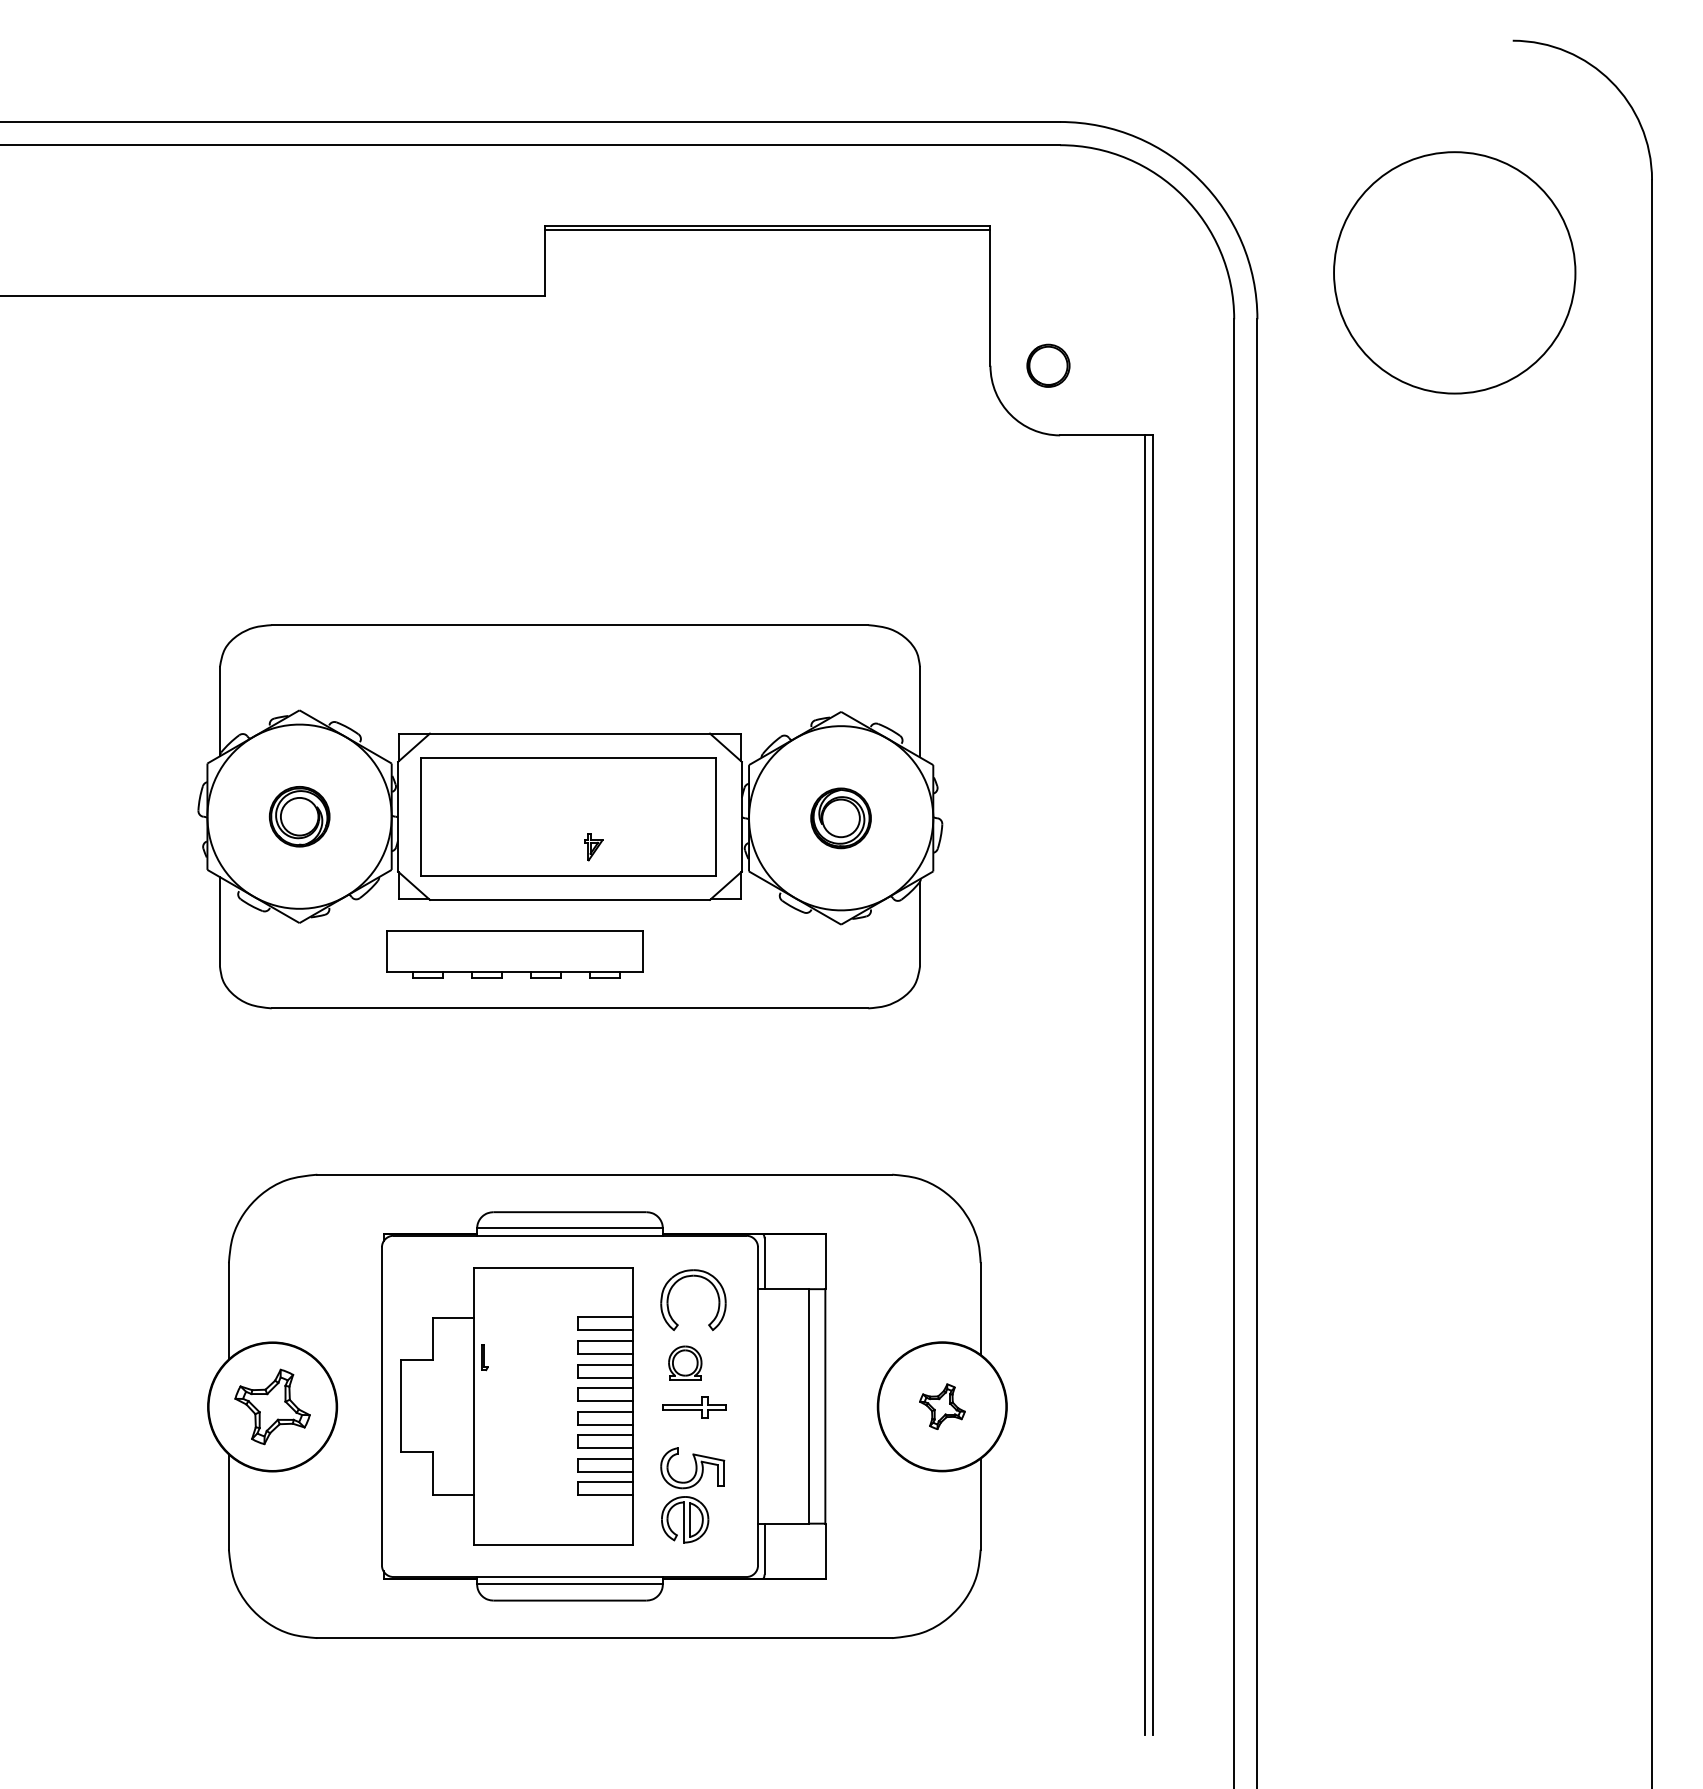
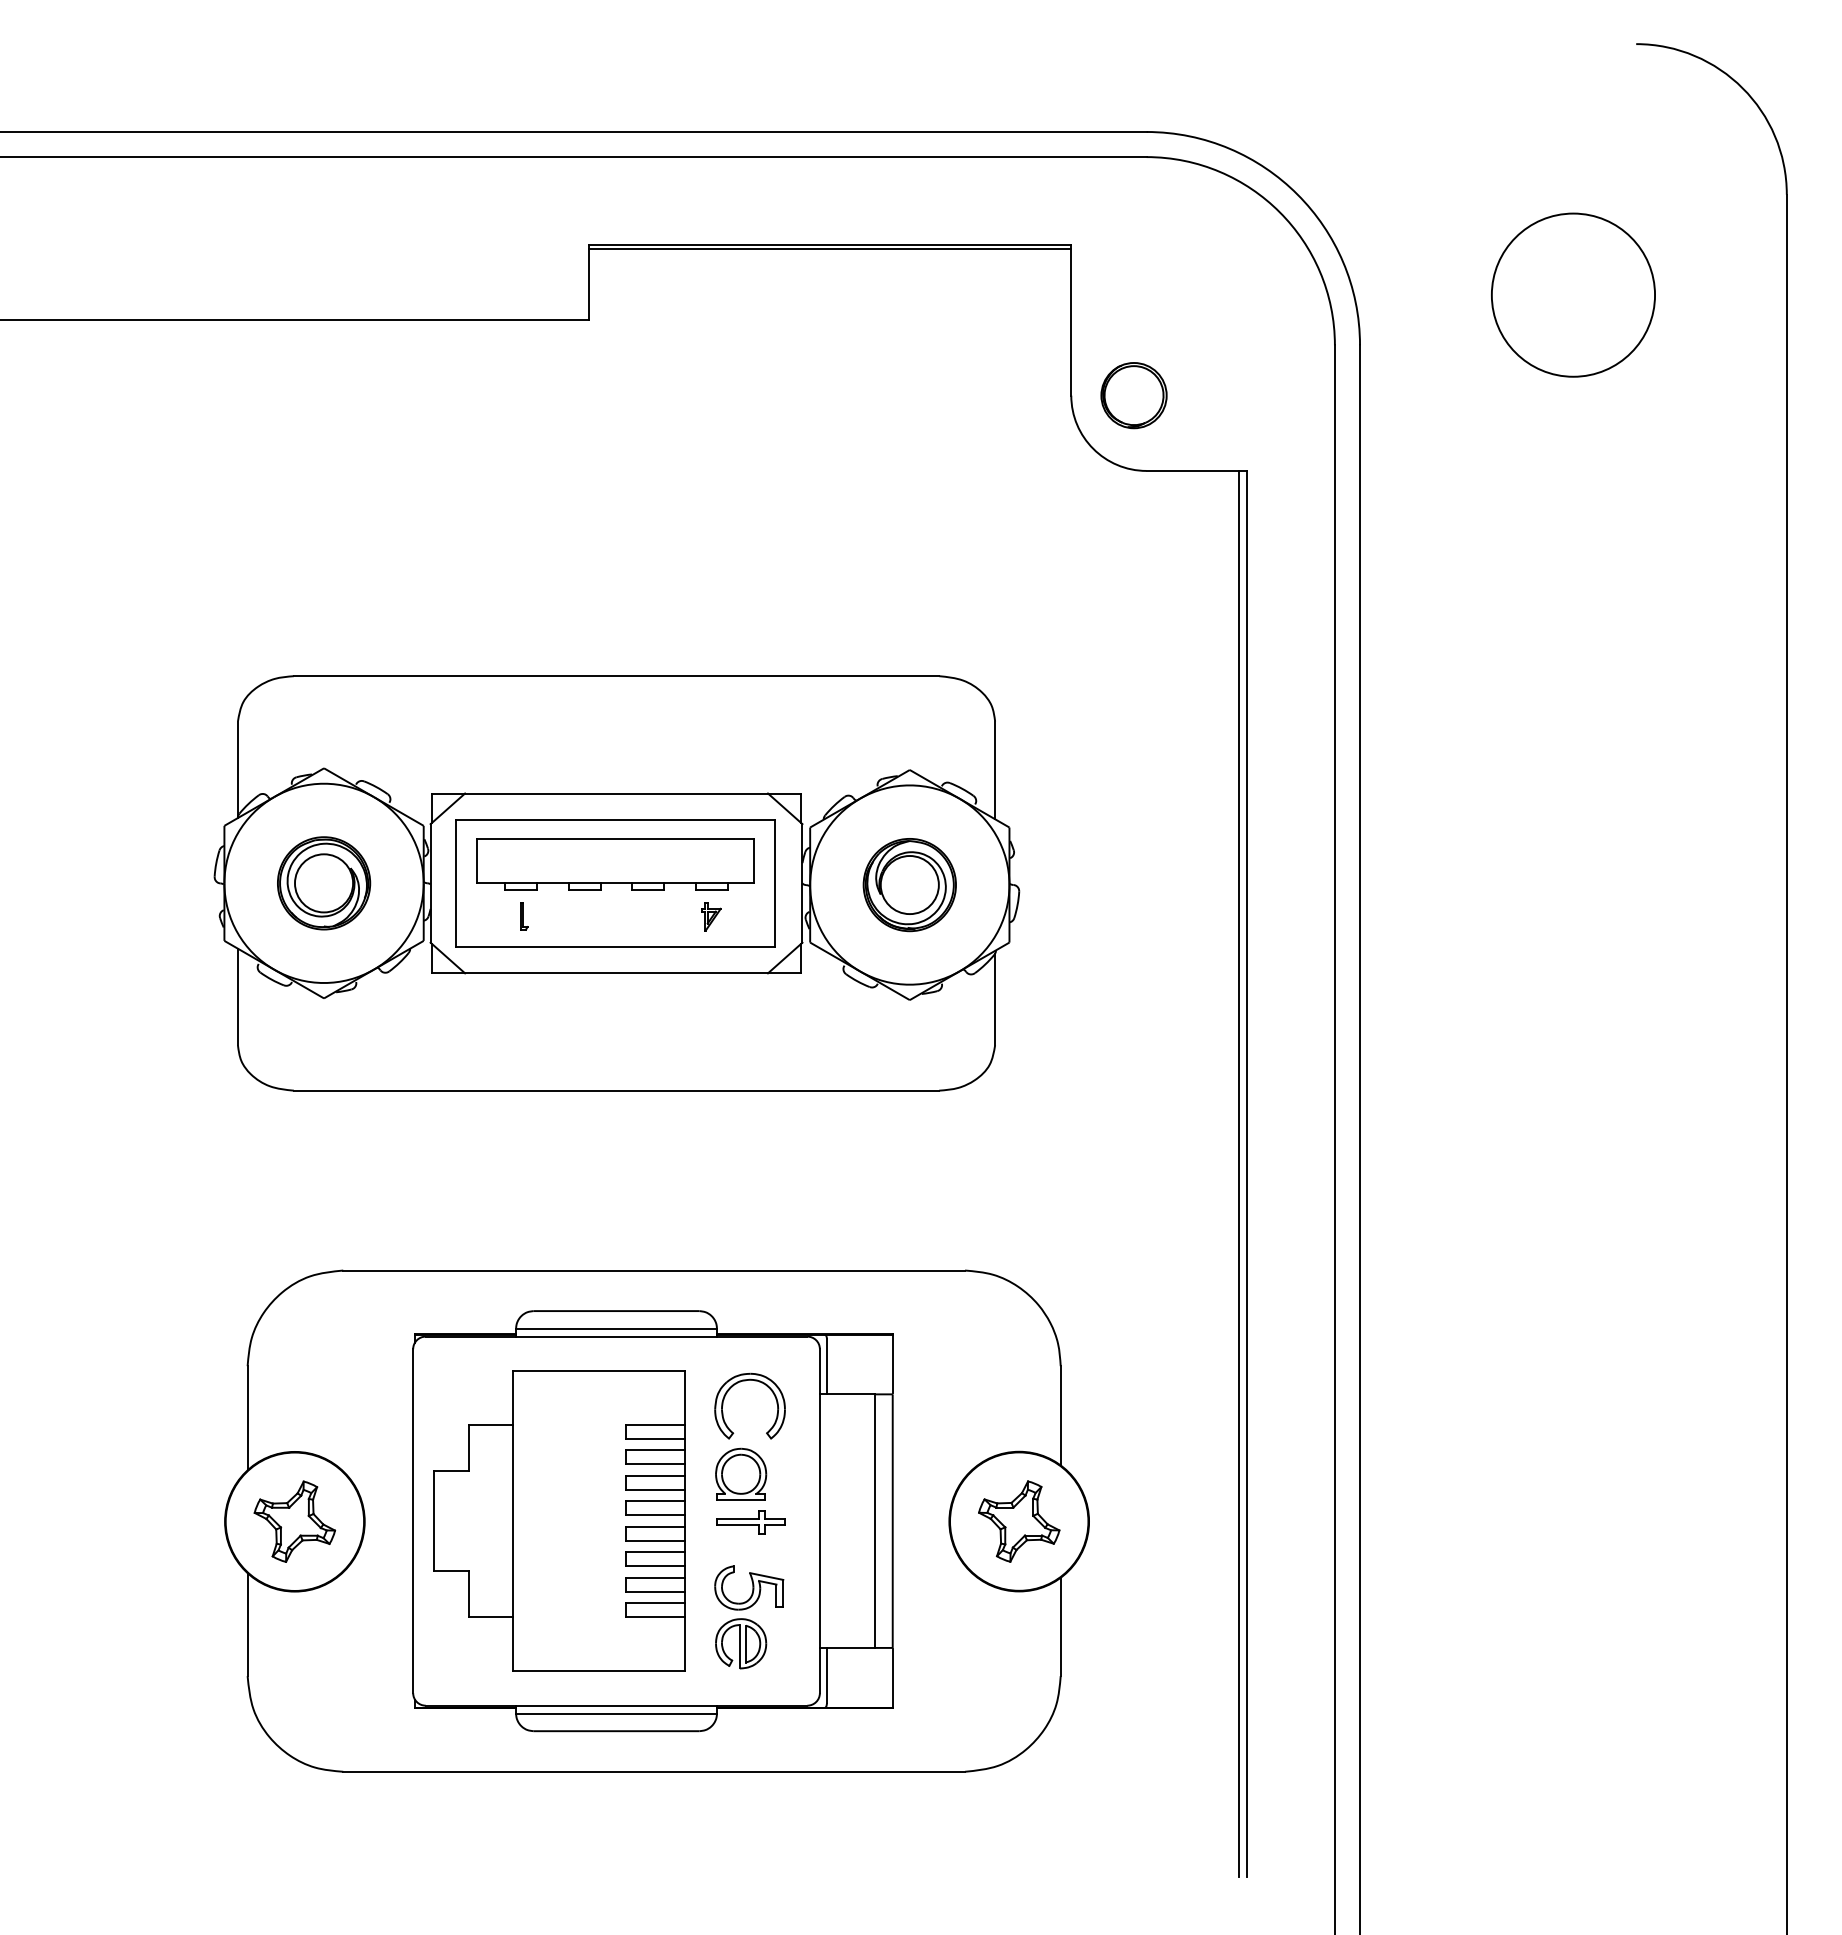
circle: (1454, 272) -> (1573, 294), size x0.62
part: (1047, 365) -> (1133, 395), size x1.43
part: (299, 816) -> (324, 883), size x1.43
part: (840, 818) -> (909, 885), size x1.43
part: (593, 847) -> (711, 916), moved
part: (515, 954) -> (615, 864), moved
part: (484, 1357) -> (524, 916), moved
part: (685, 1362) -> (741, 1473), size x1.43
part: (942, 1406) -> (1019, 1521), size x1.67

